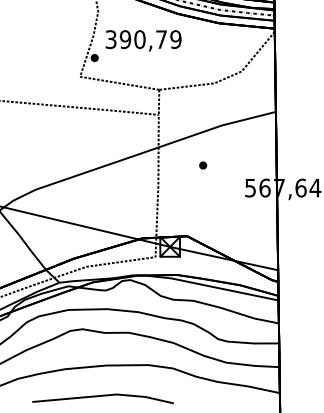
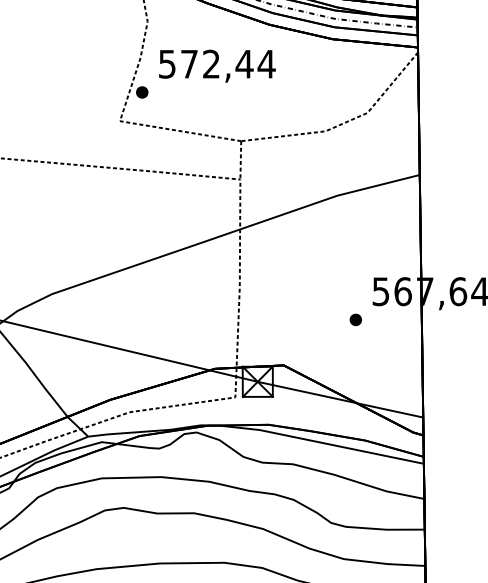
text: (143, 39) -> (216, 64), 390,79 -> 572,44
part: (203, 165) -> (356, 319), moved

